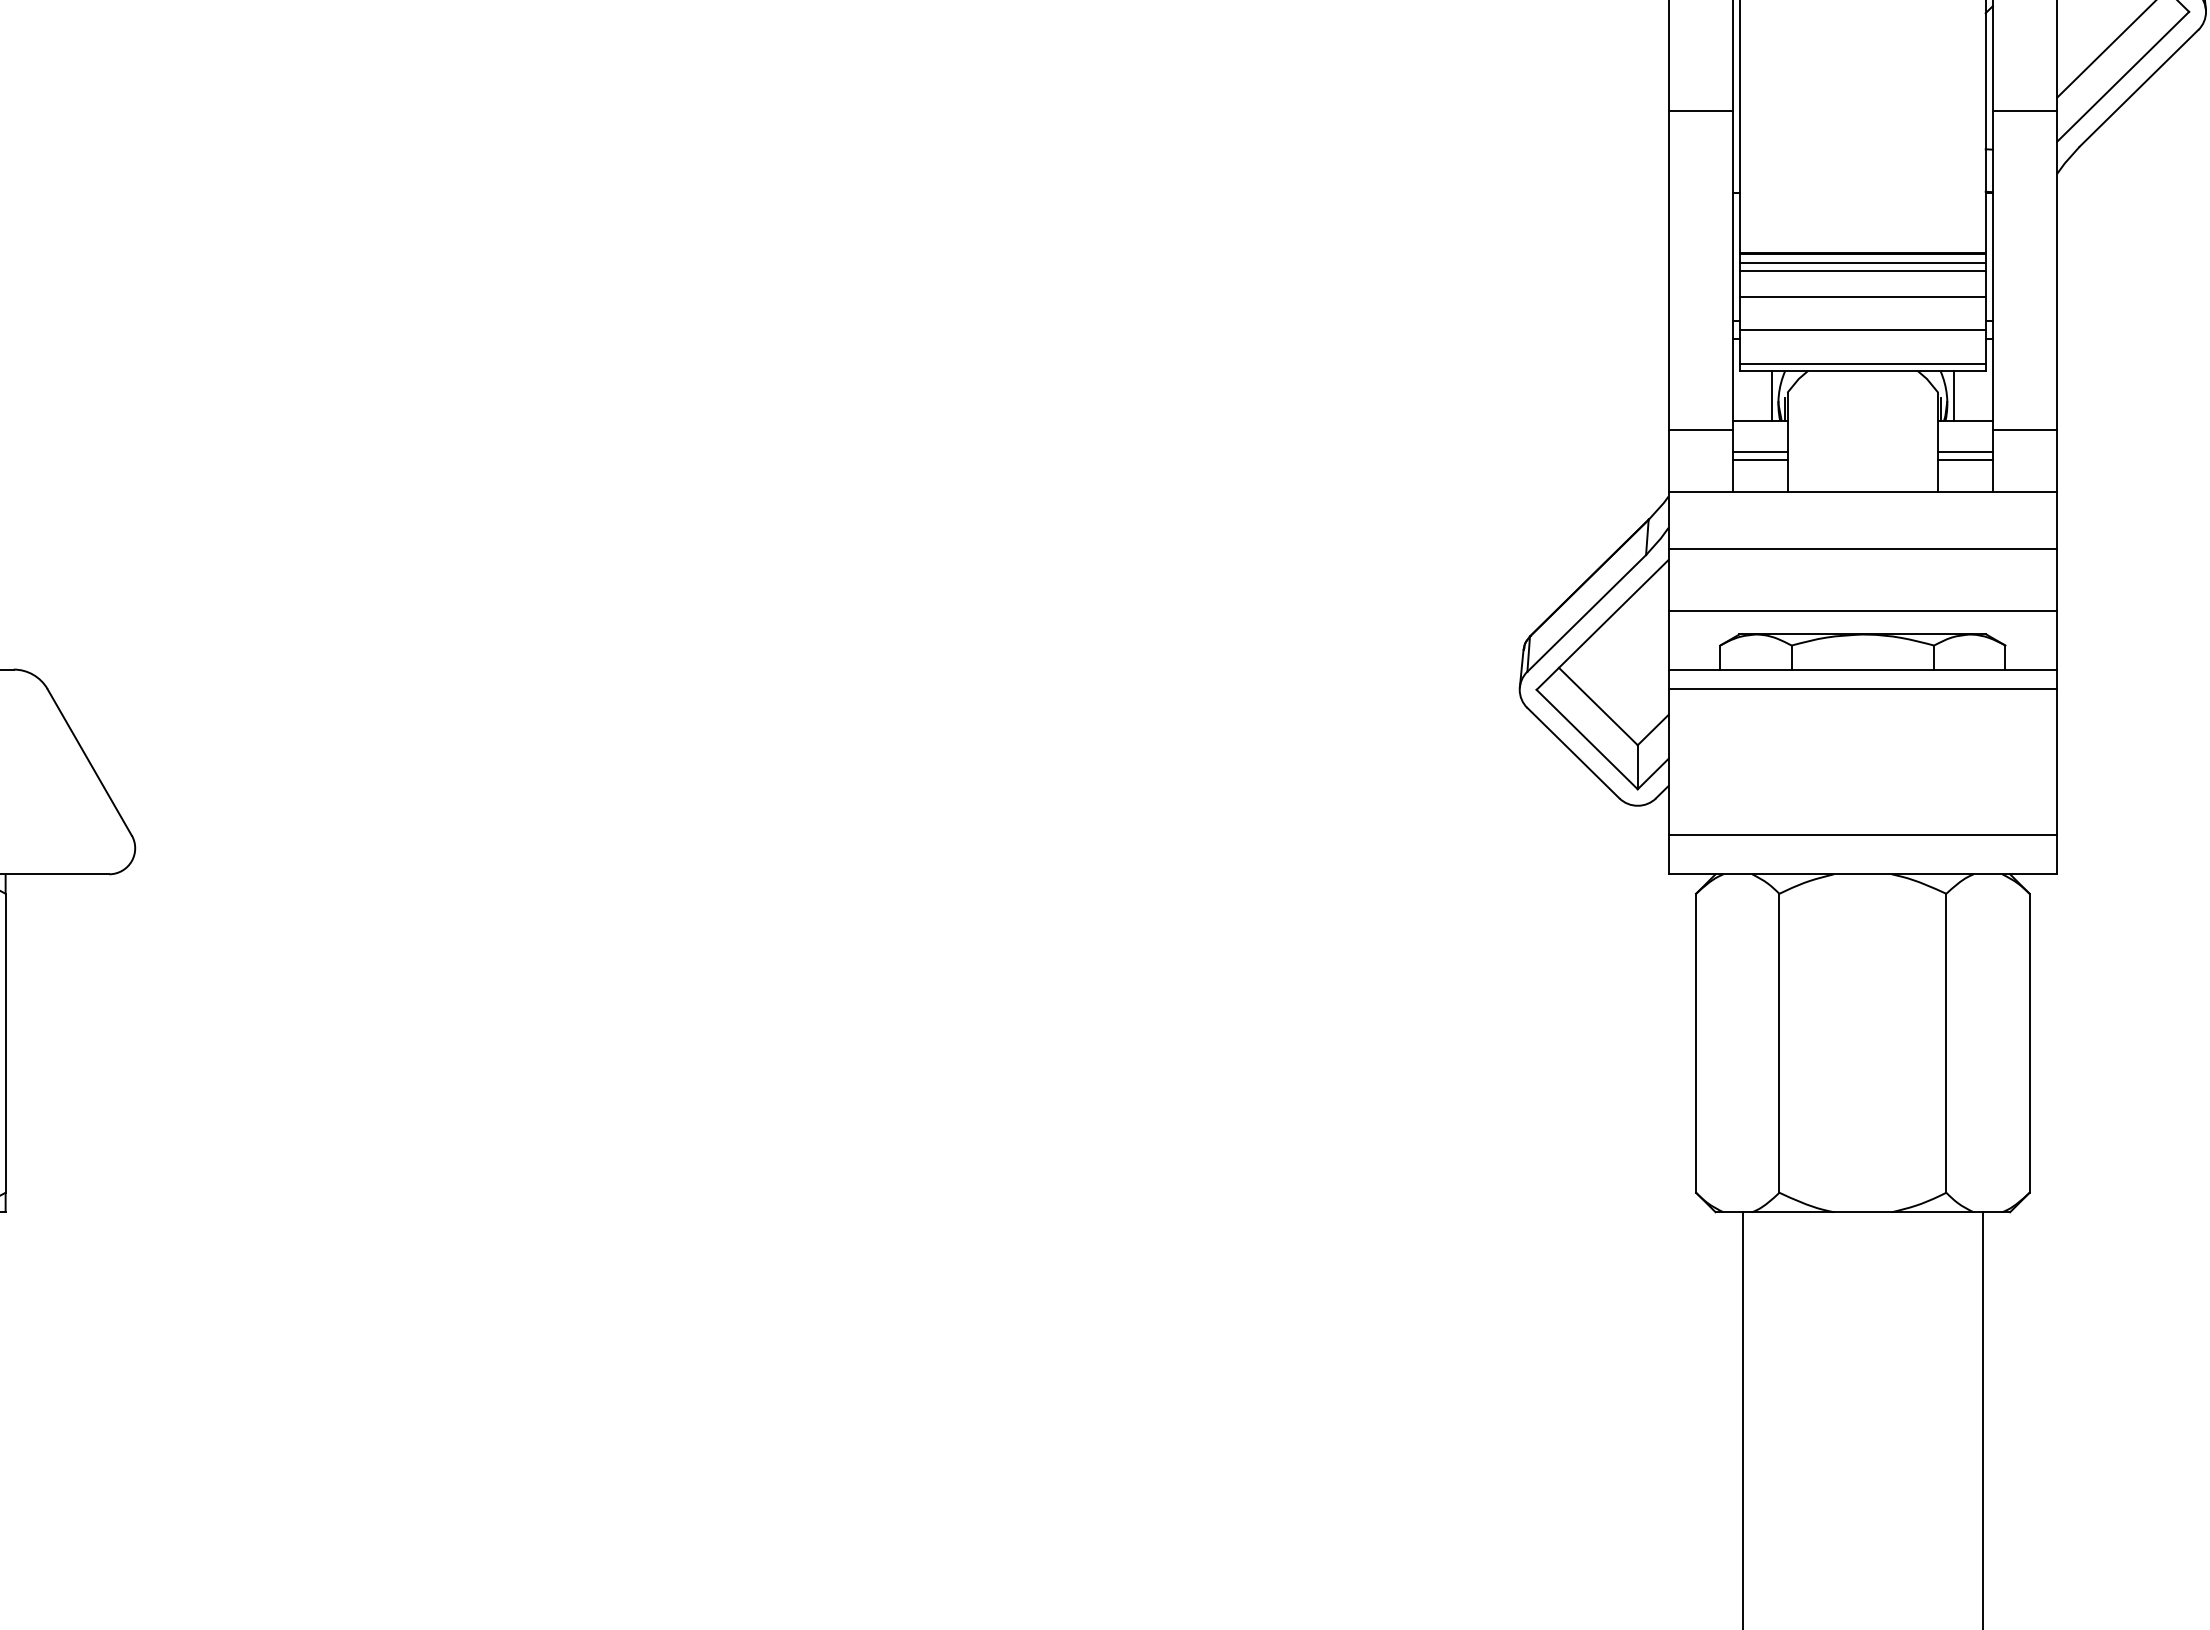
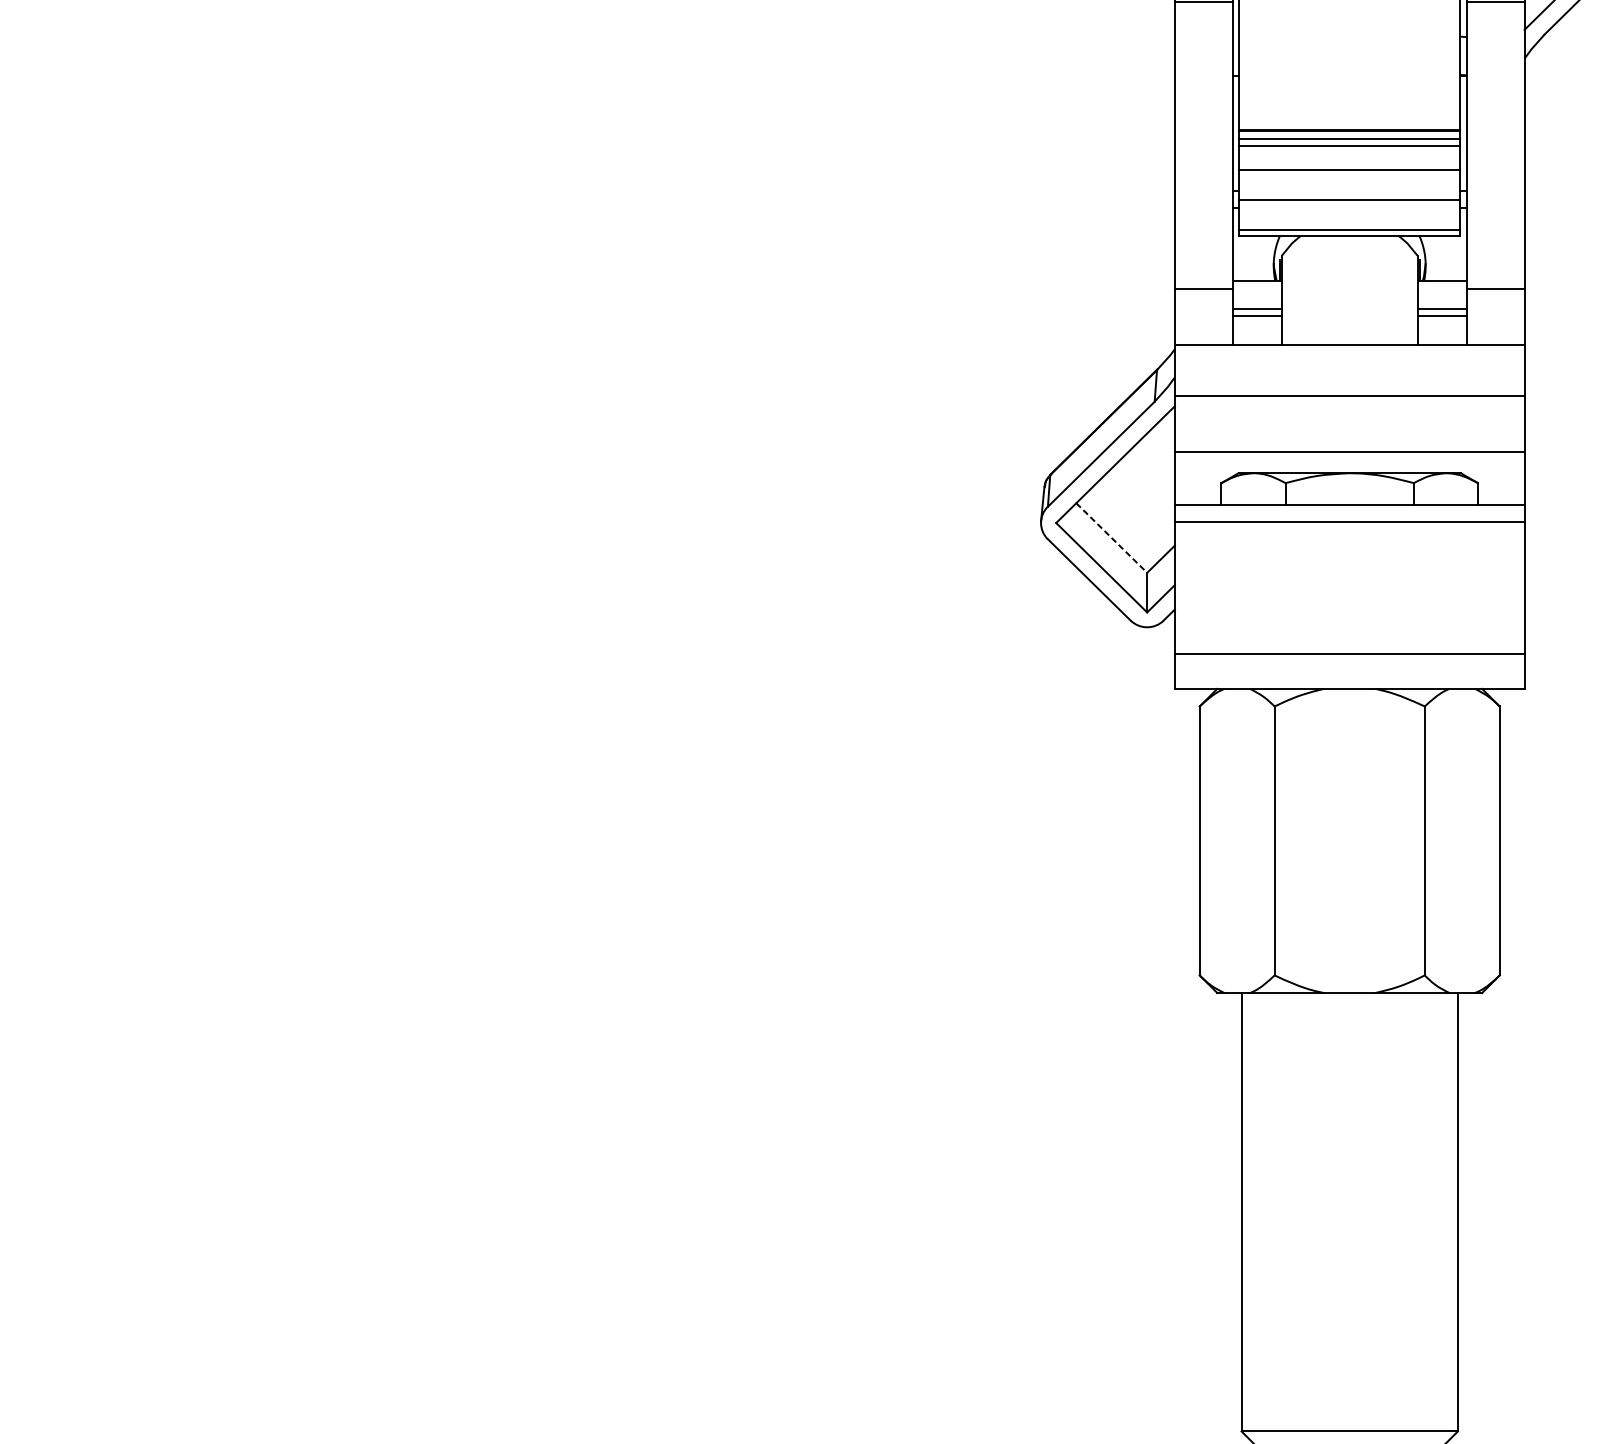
line: (1771, 395) -> (1267, 258), removed
line: (1953, 395) -> (1431, 258), removed
line: (1598, 706) -> (1111, 537), solid -> dashed

